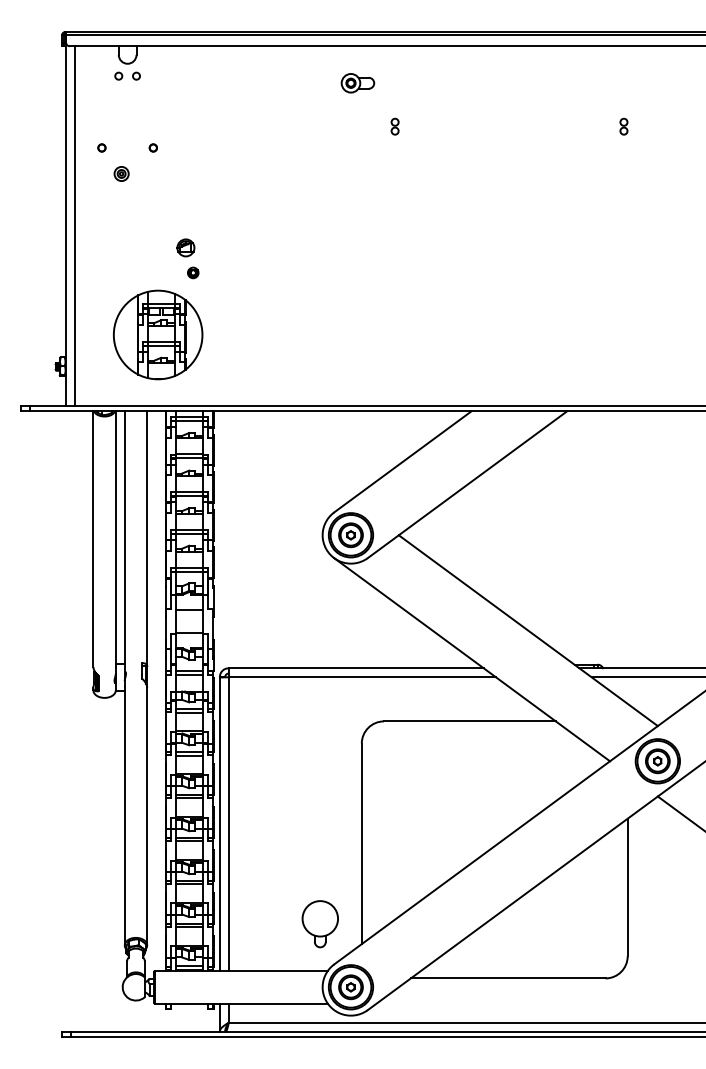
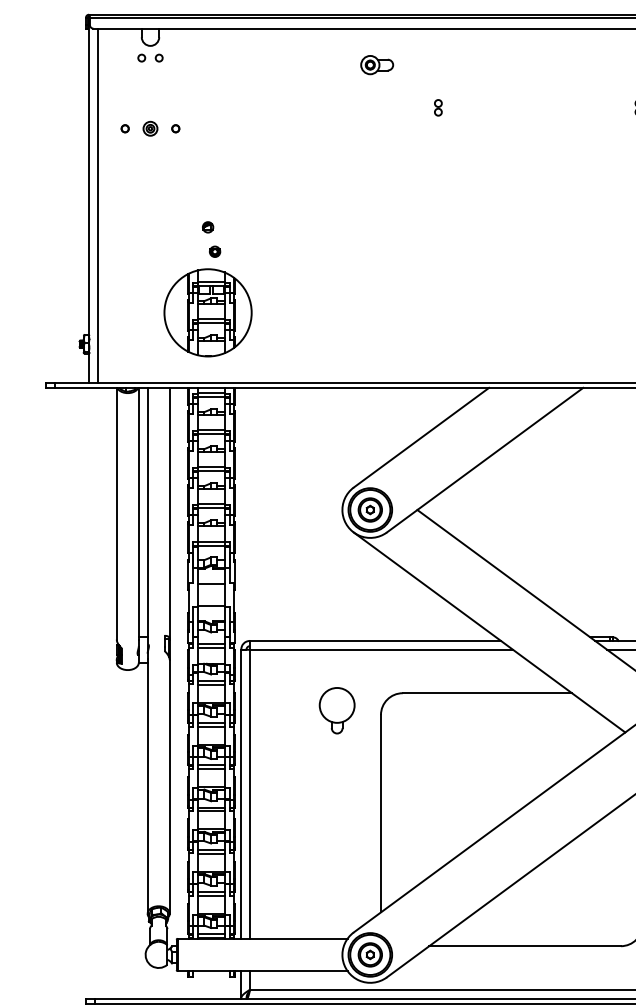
part: (394, 126) -> (437, 107), moved
part: (121, 173) -> (150, 128), moved
part: (186, 248) -> (208, 227), size x0.62
part: (158, 334) -> (208, 312), moved
part: (319, 924) -> (336, 711), moved

